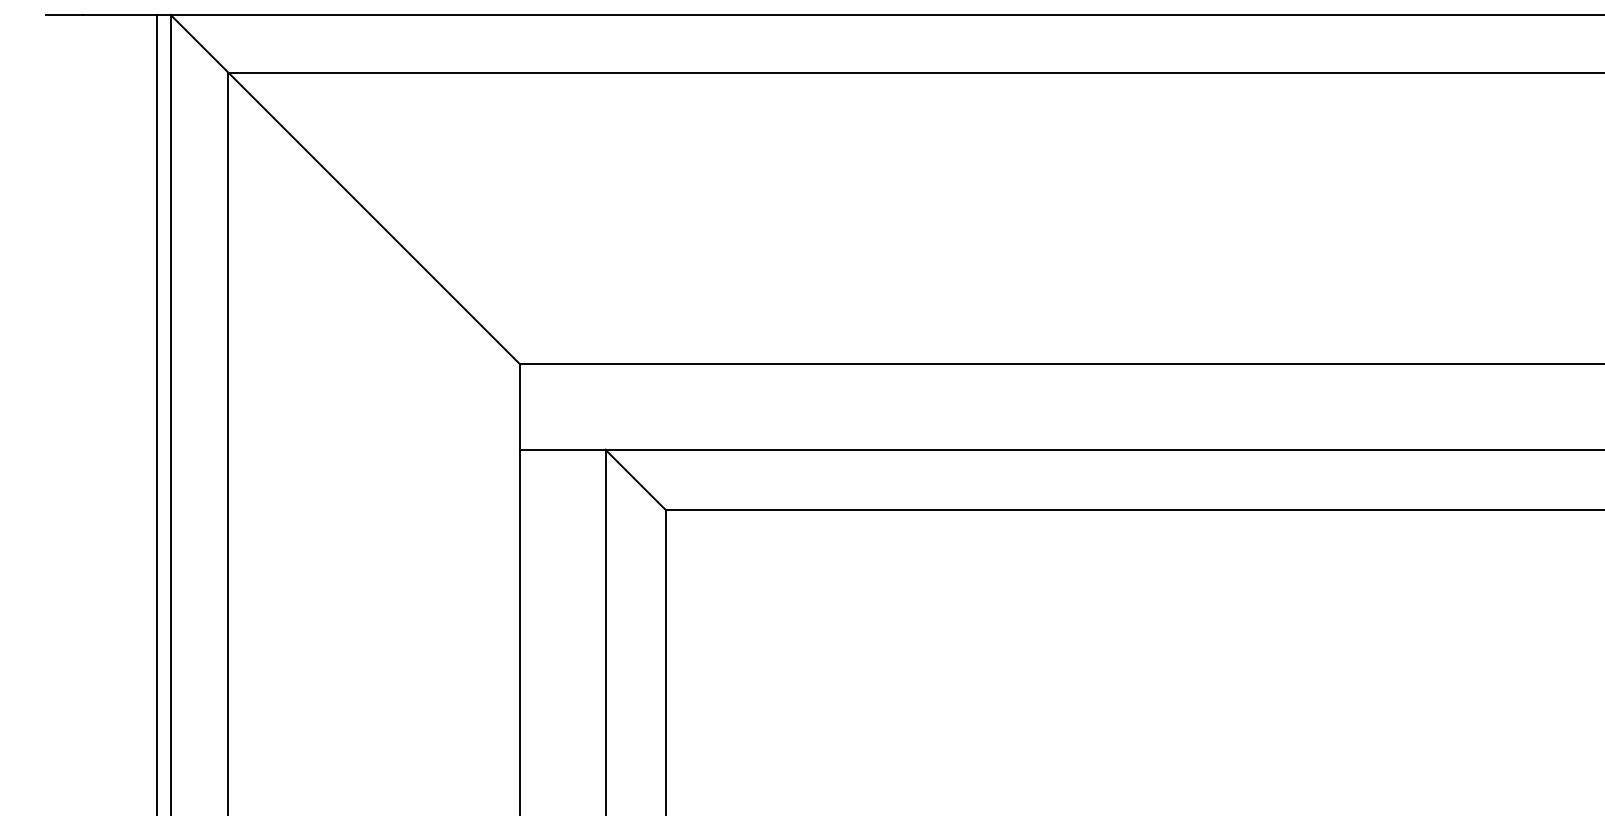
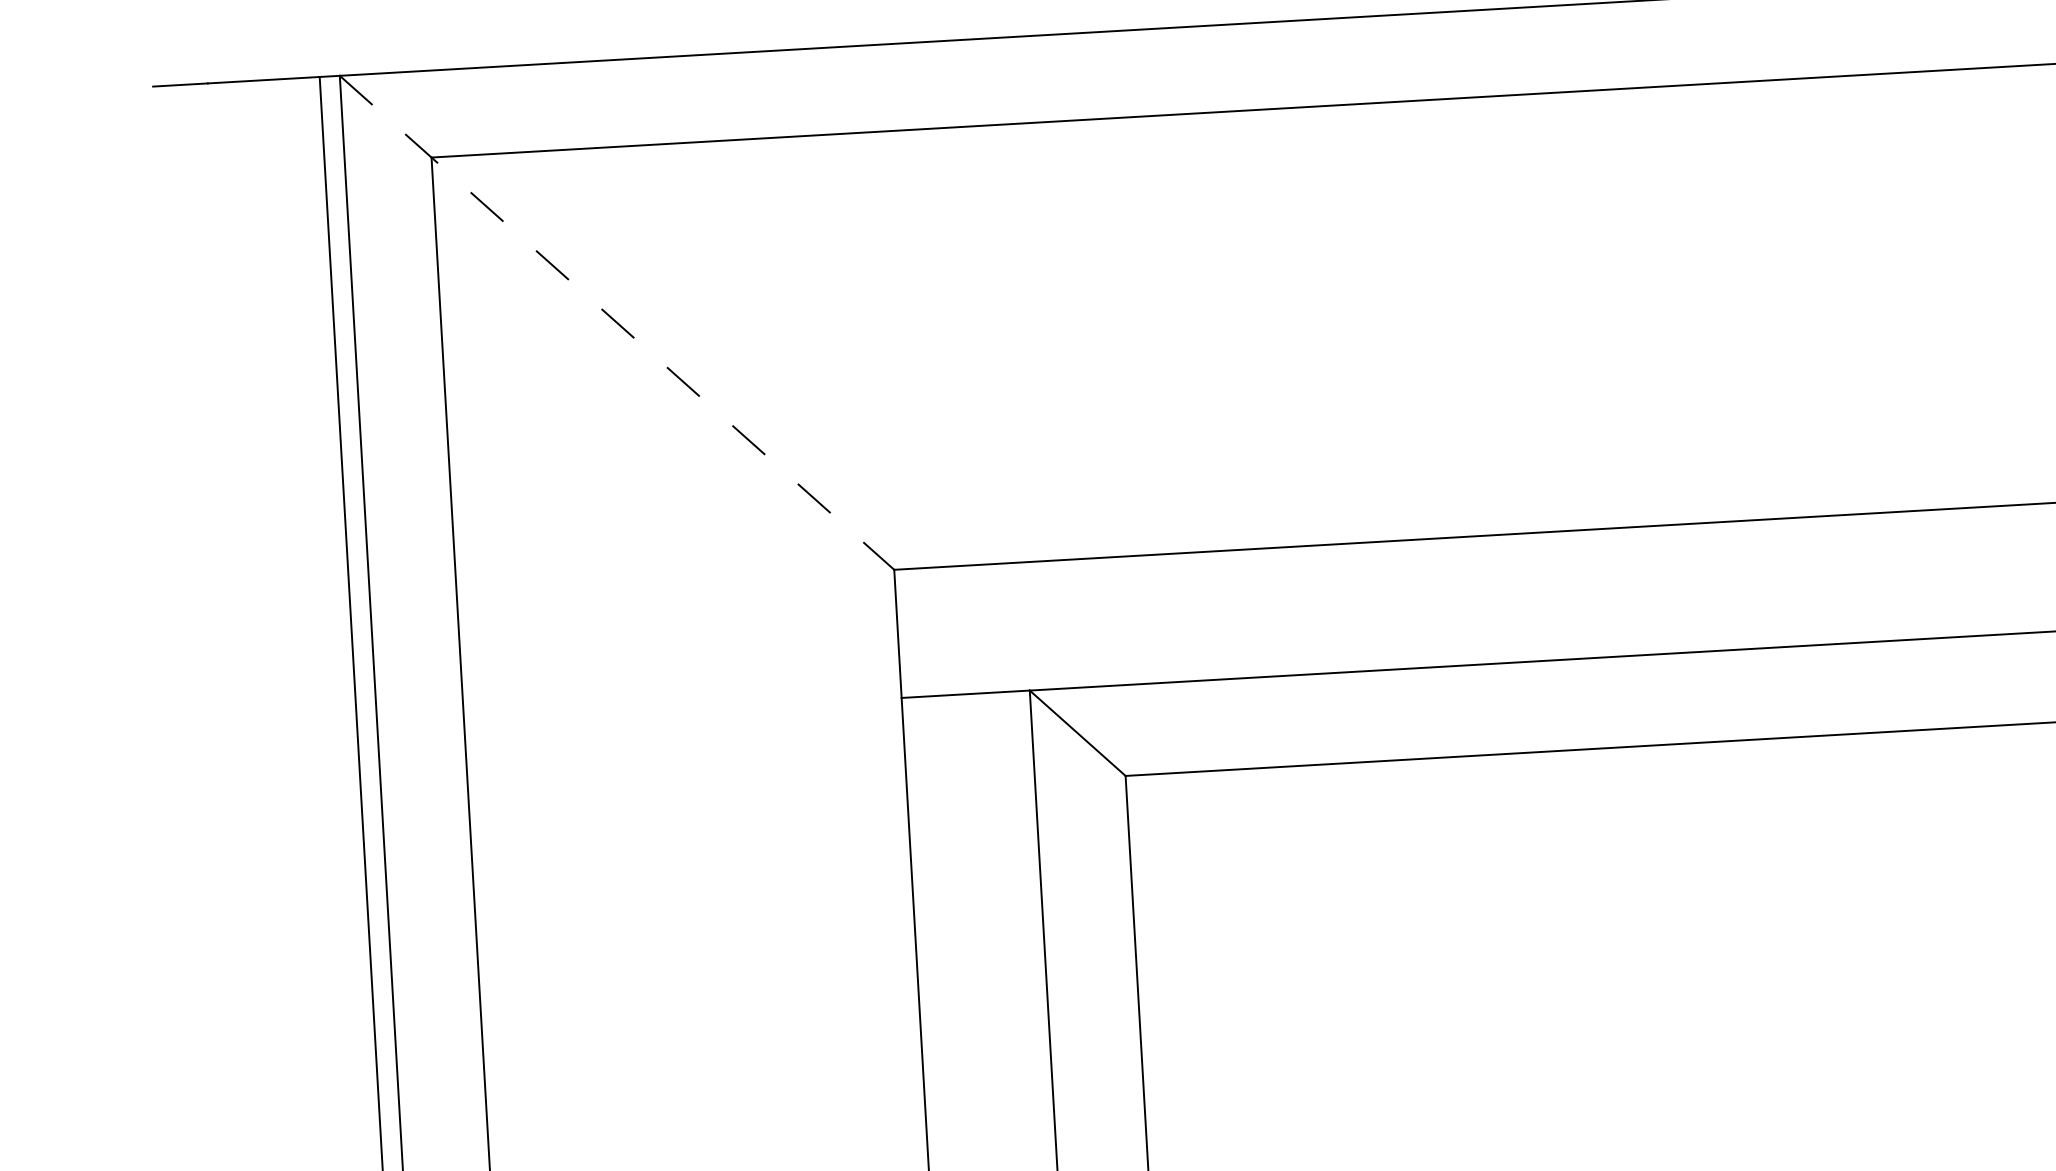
line: (345, 189) -> (617, 322), solid -> dashed

